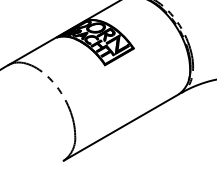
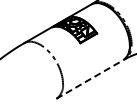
line: (120, 127) -> (89, 79), solid -> dashed

